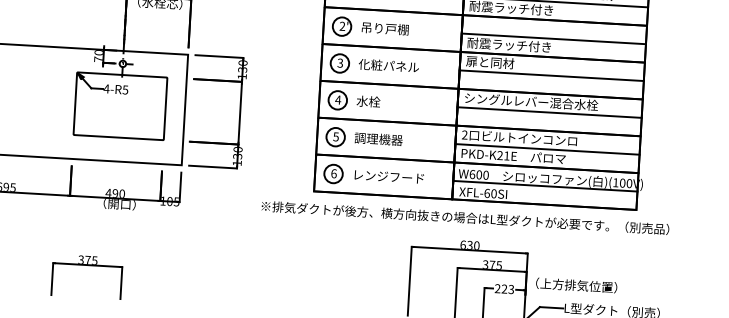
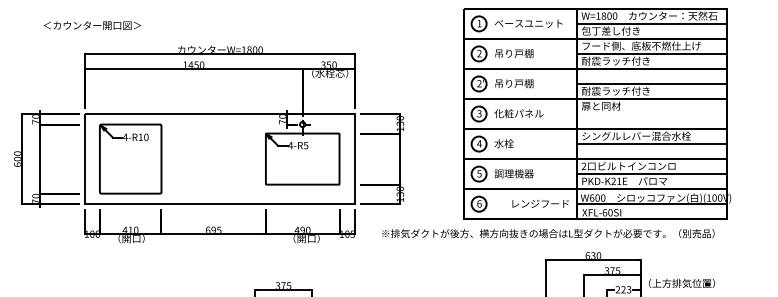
line: (551, 76) -> (651, 114), removed
text: (389, 176) -> (540, 203), moved
text: (465, 217) -> (548, 233), moved

